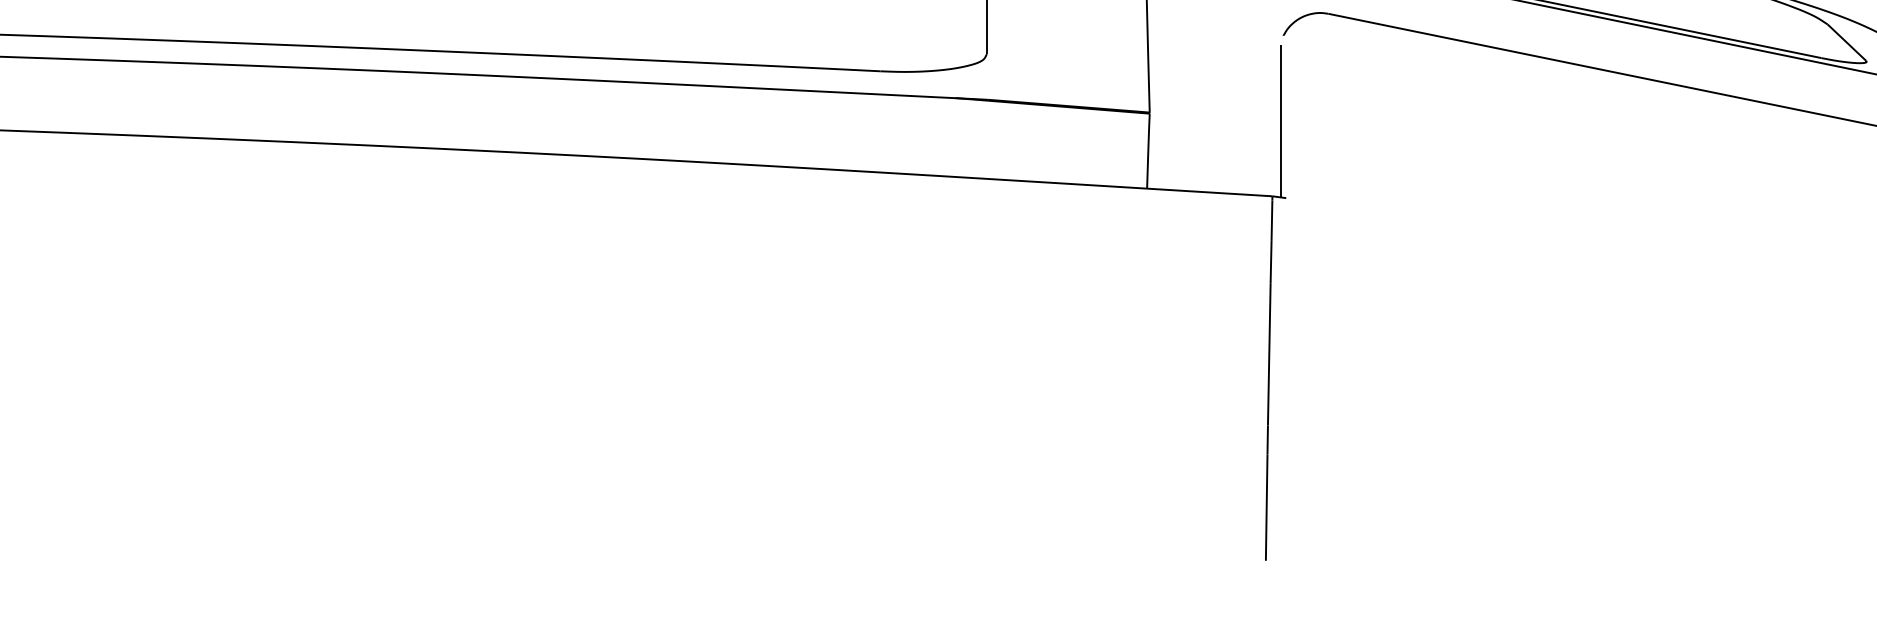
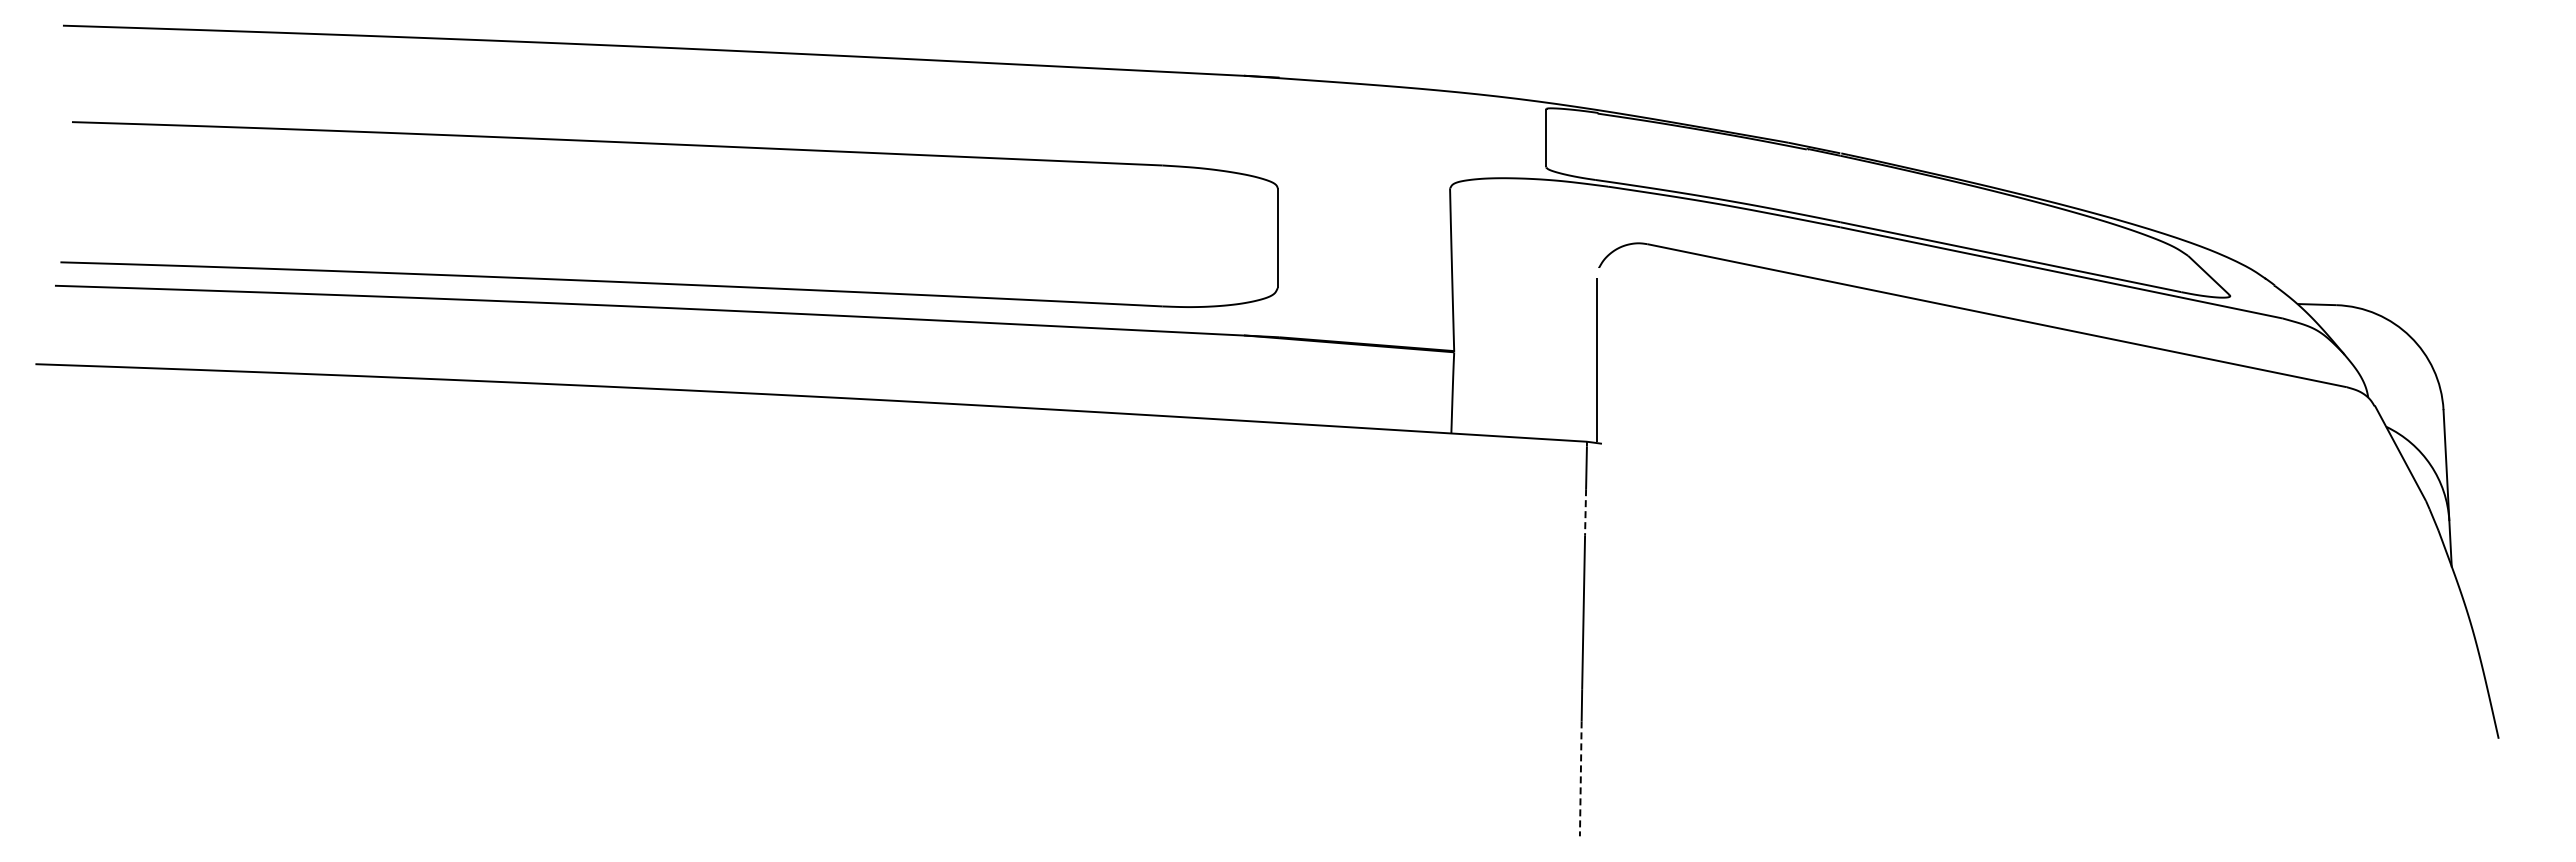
line: (1271, 261) -> (1585, 512), solid -> dashed
line: (1266, 508) -> (1580, 779), solid -> dashed

